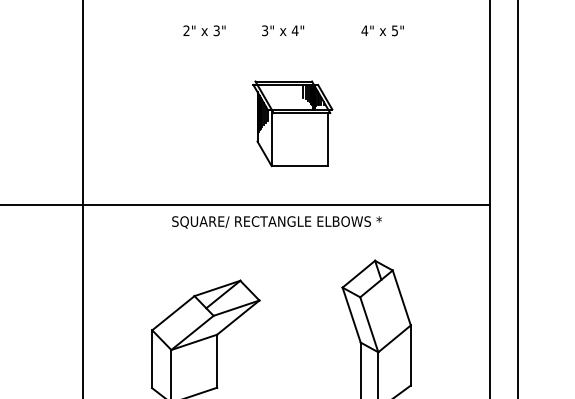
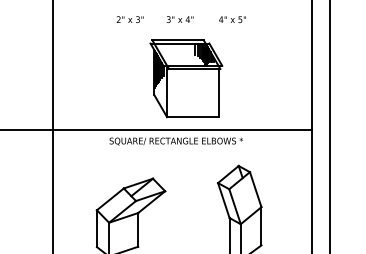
text: (382, 30) -> (232, 19), moved
part: (293, 123) -> (186, 78), size x1.43

